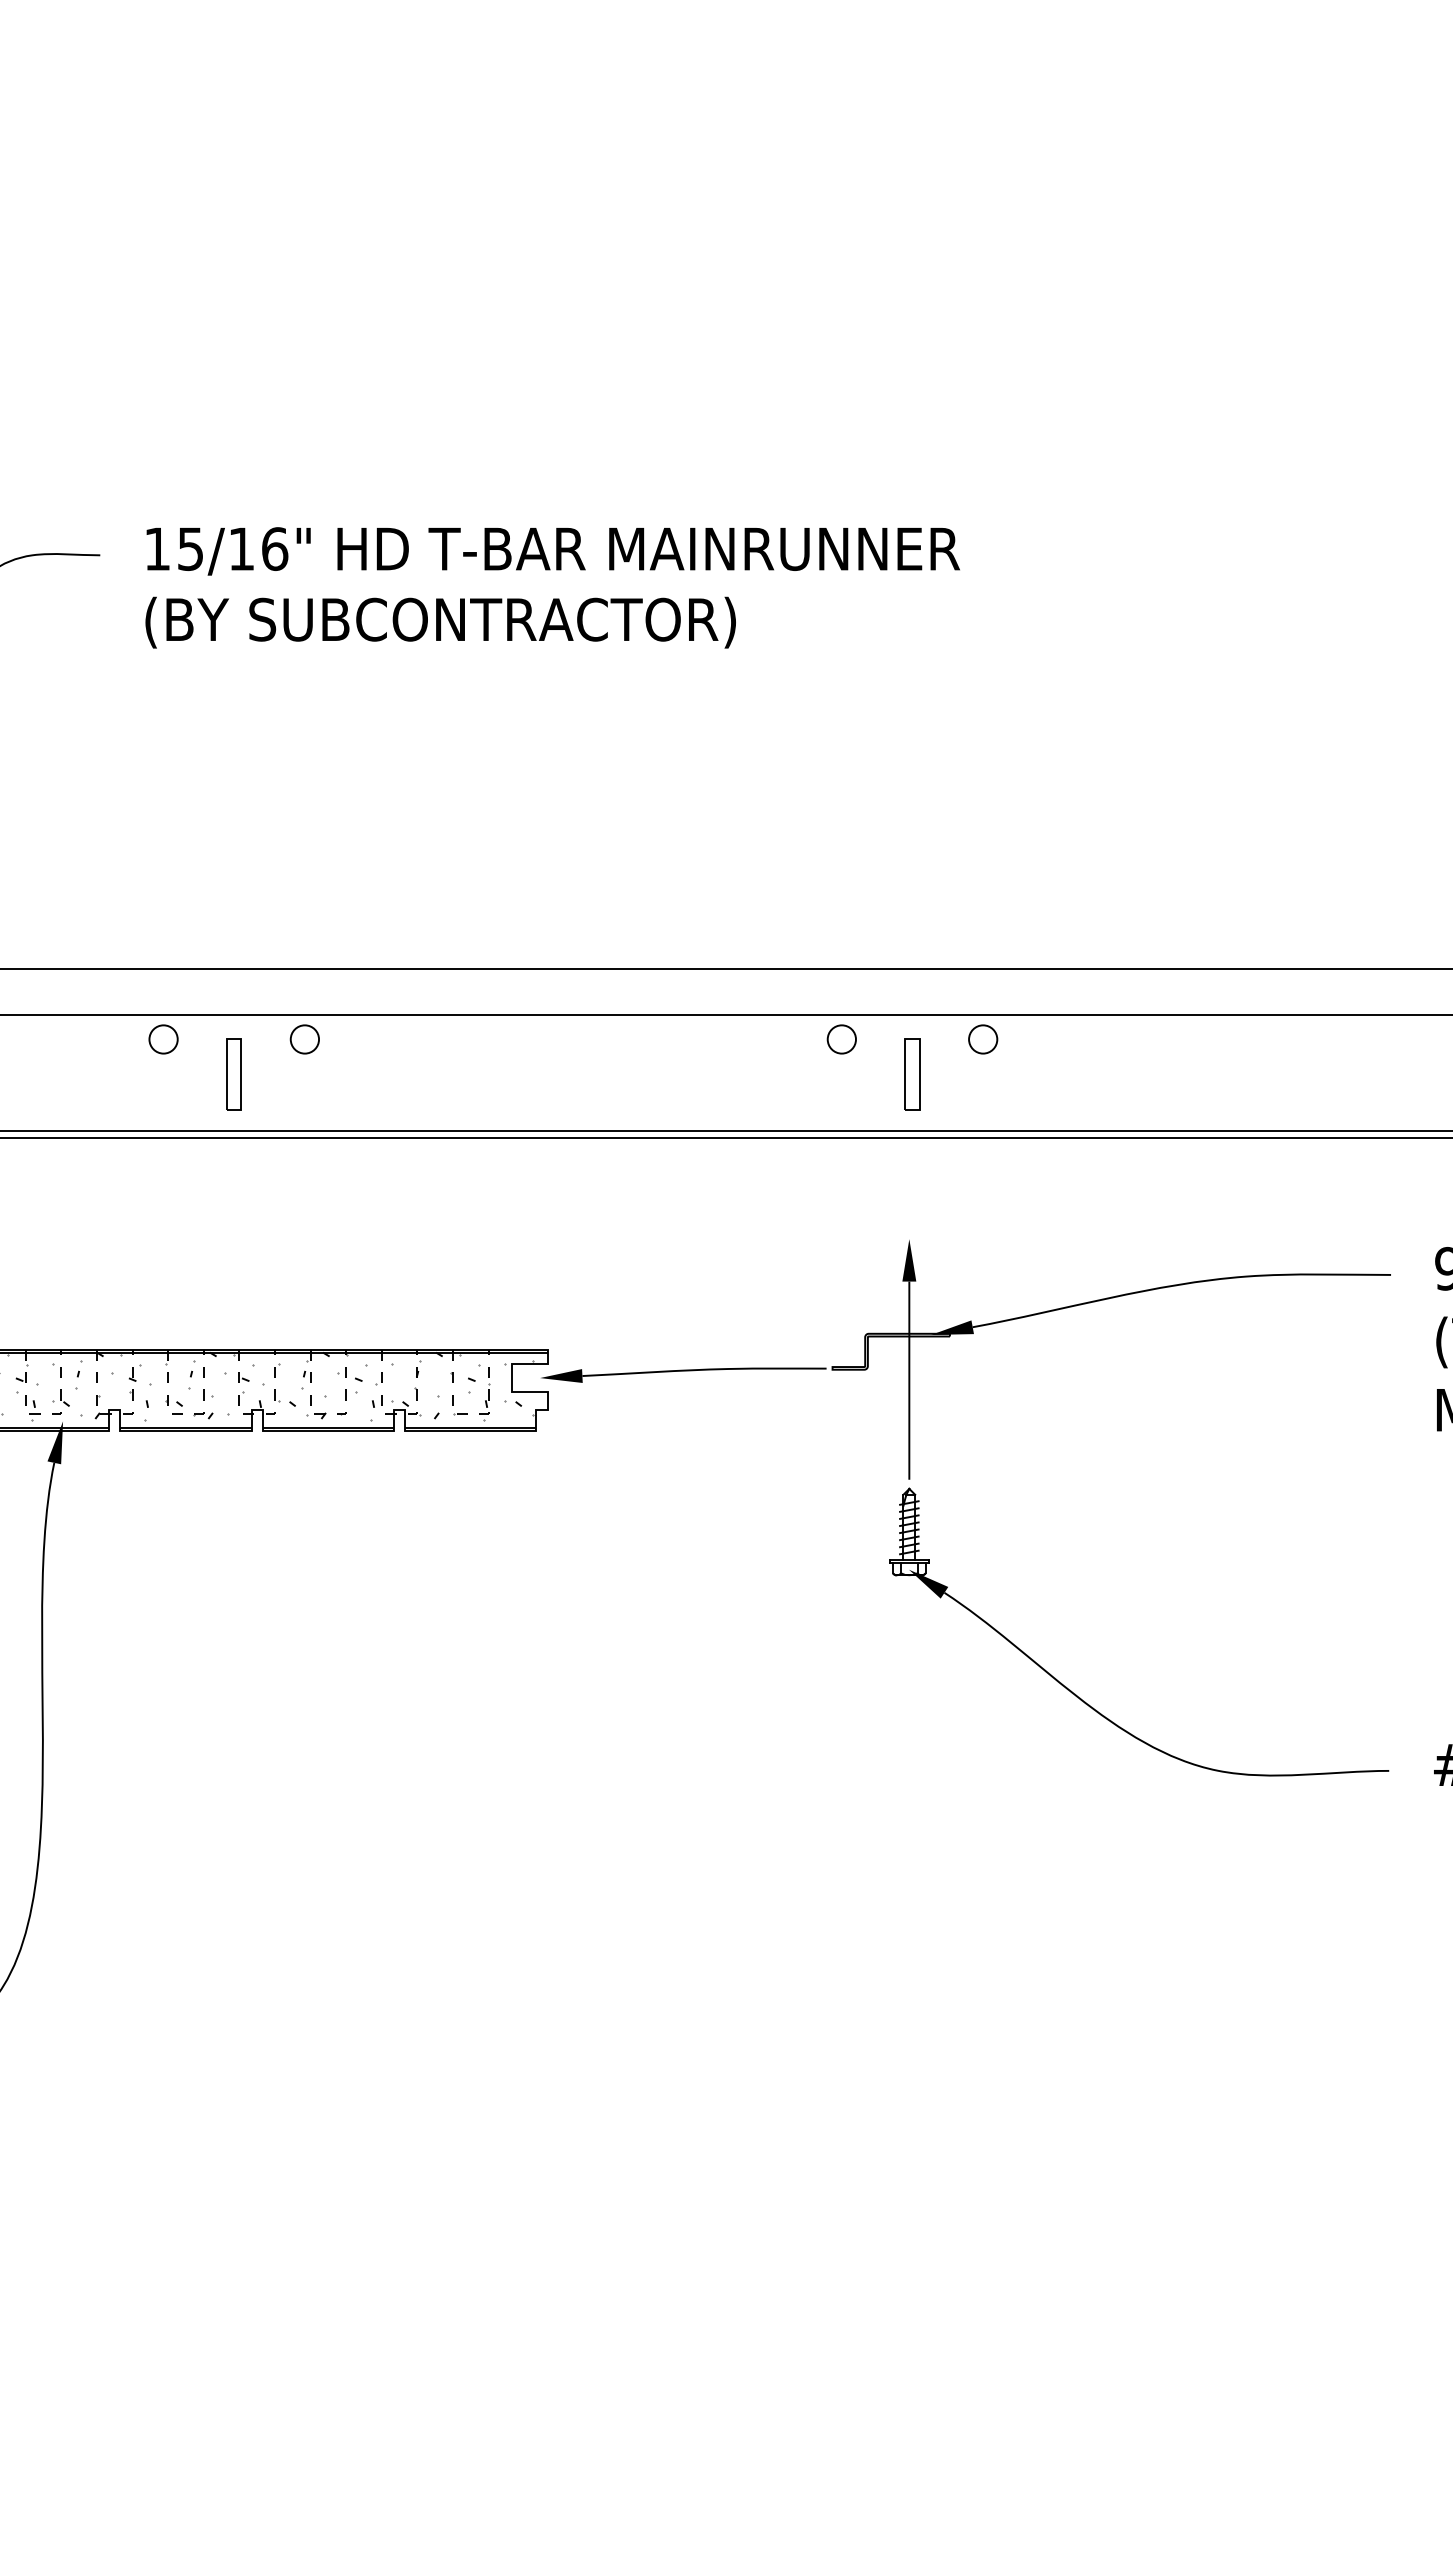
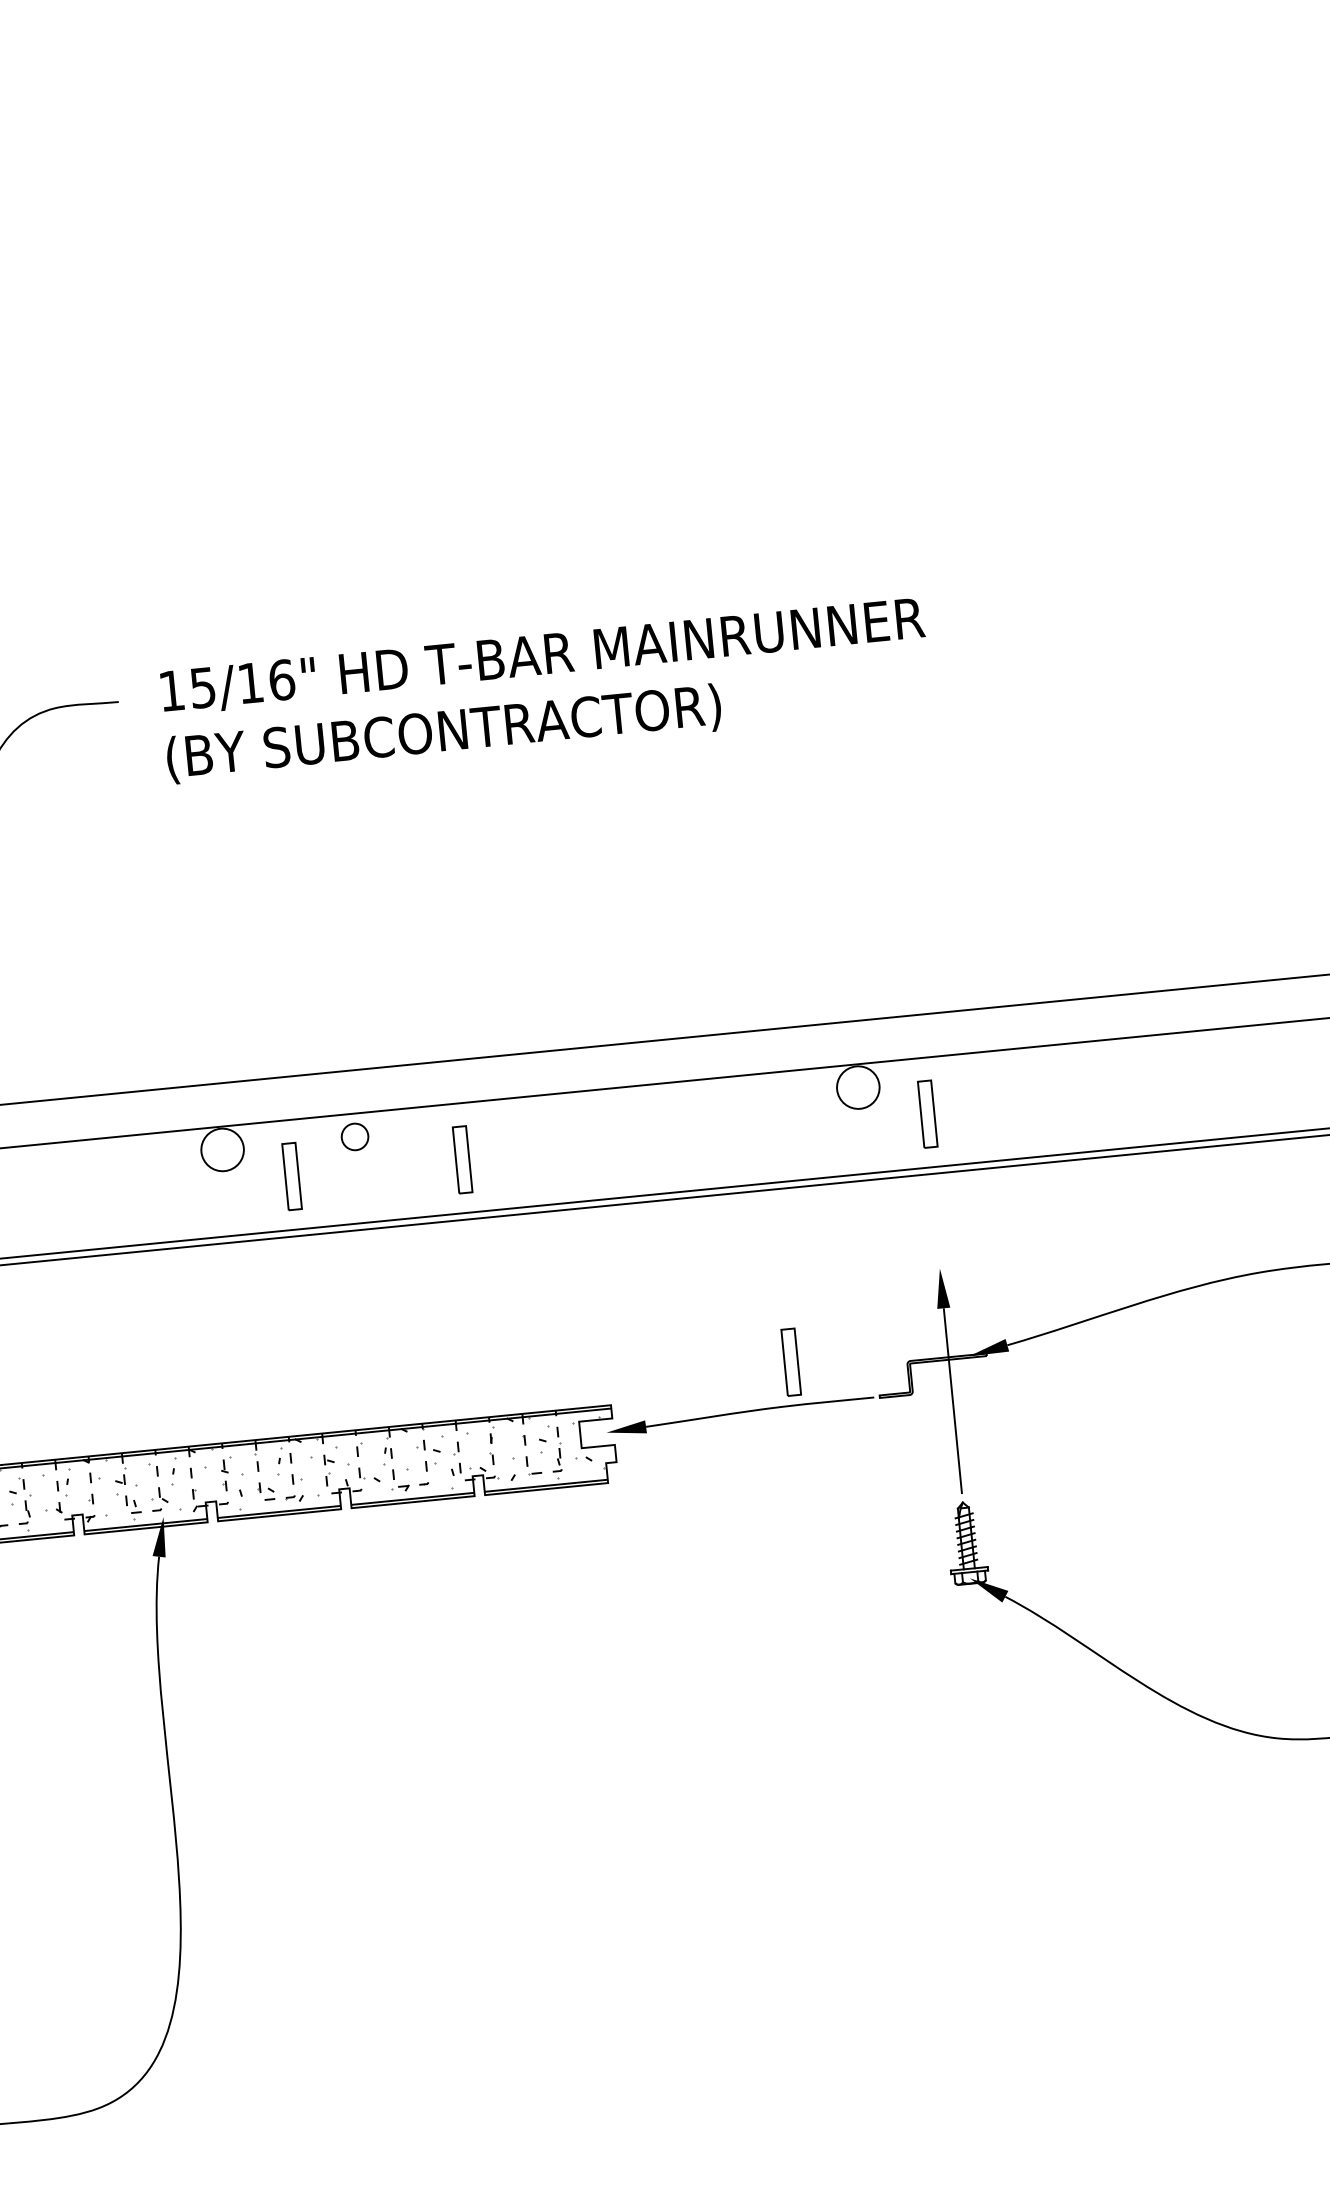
circle: (163, 1039) -> (222, 1149), size x1.6
circle: (841, 1039) -> (857, 1087), size x1.6
circle: (983, 1039) -> (991, 1074), removed
part: (415, 1074) -> (461, 1159), added
part: (742, 1322) -> (791, 1361), added

